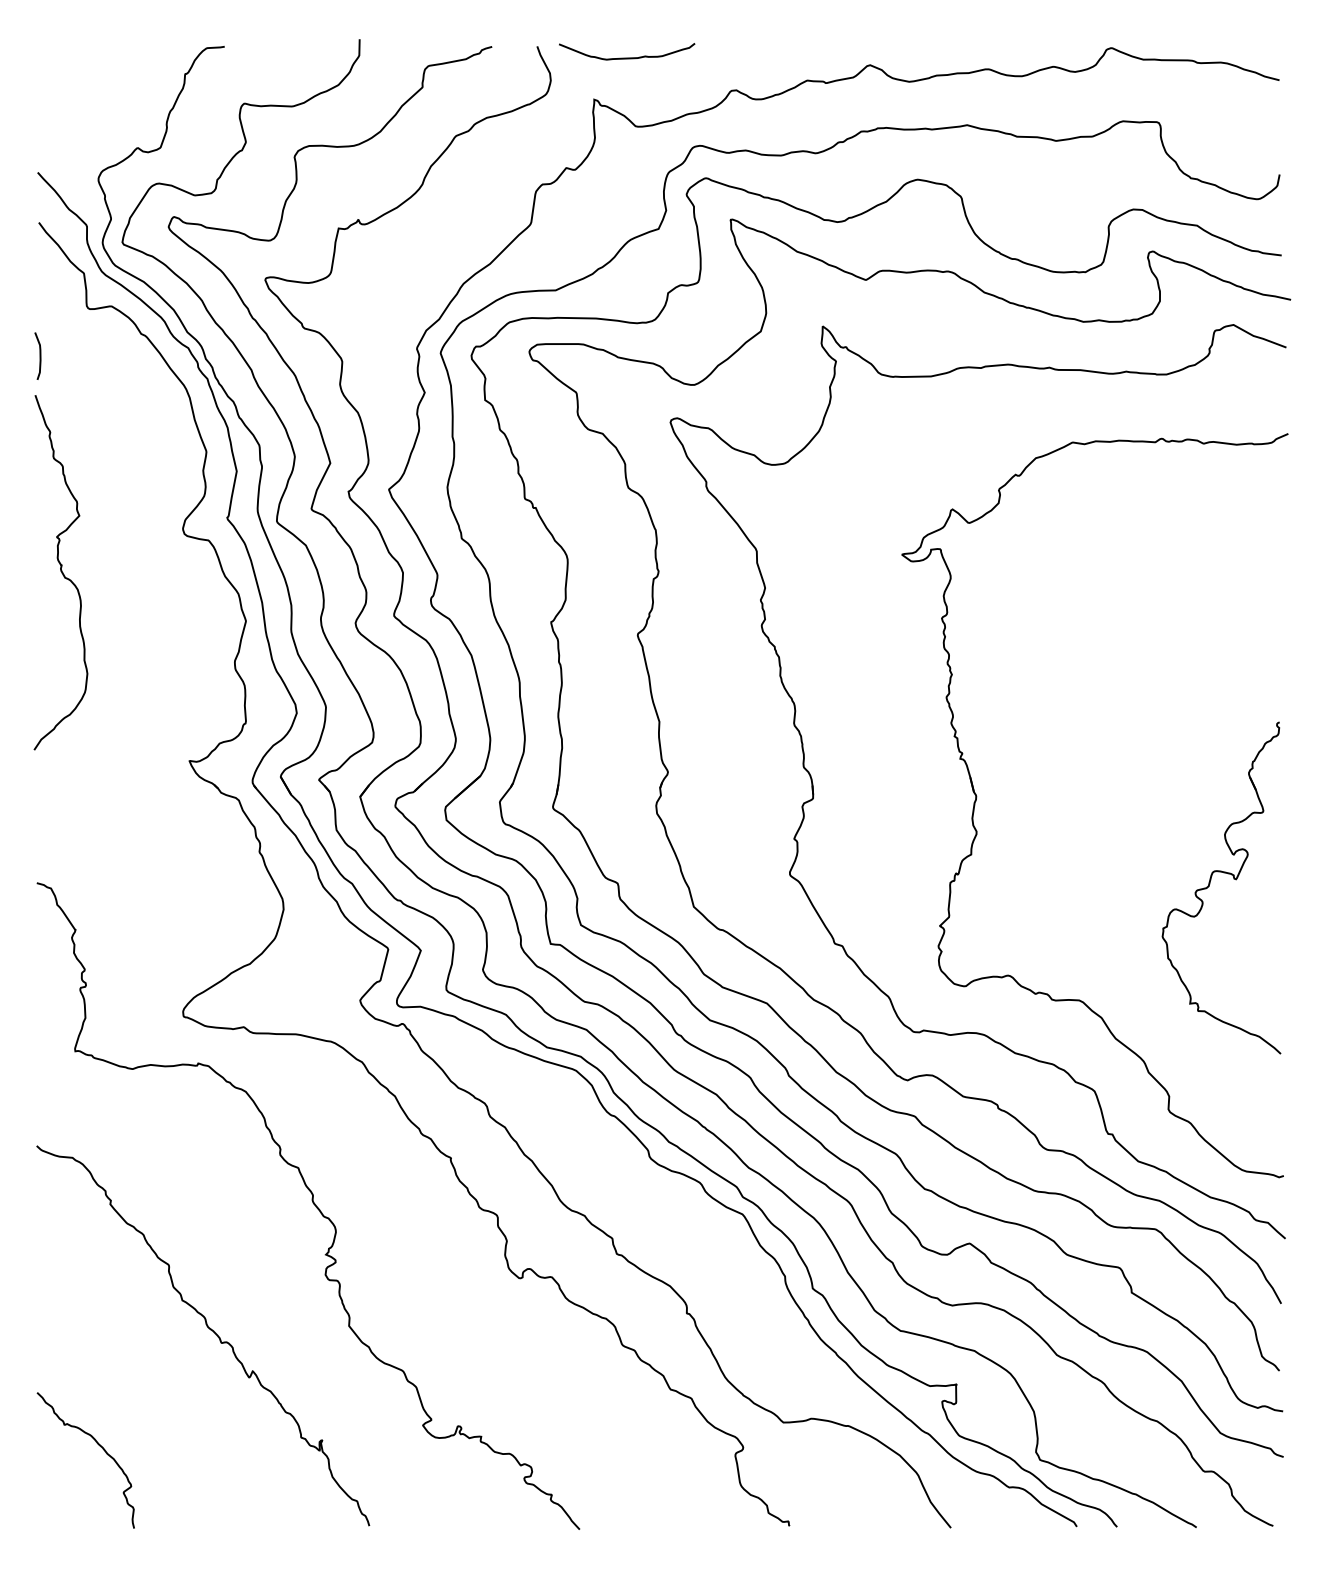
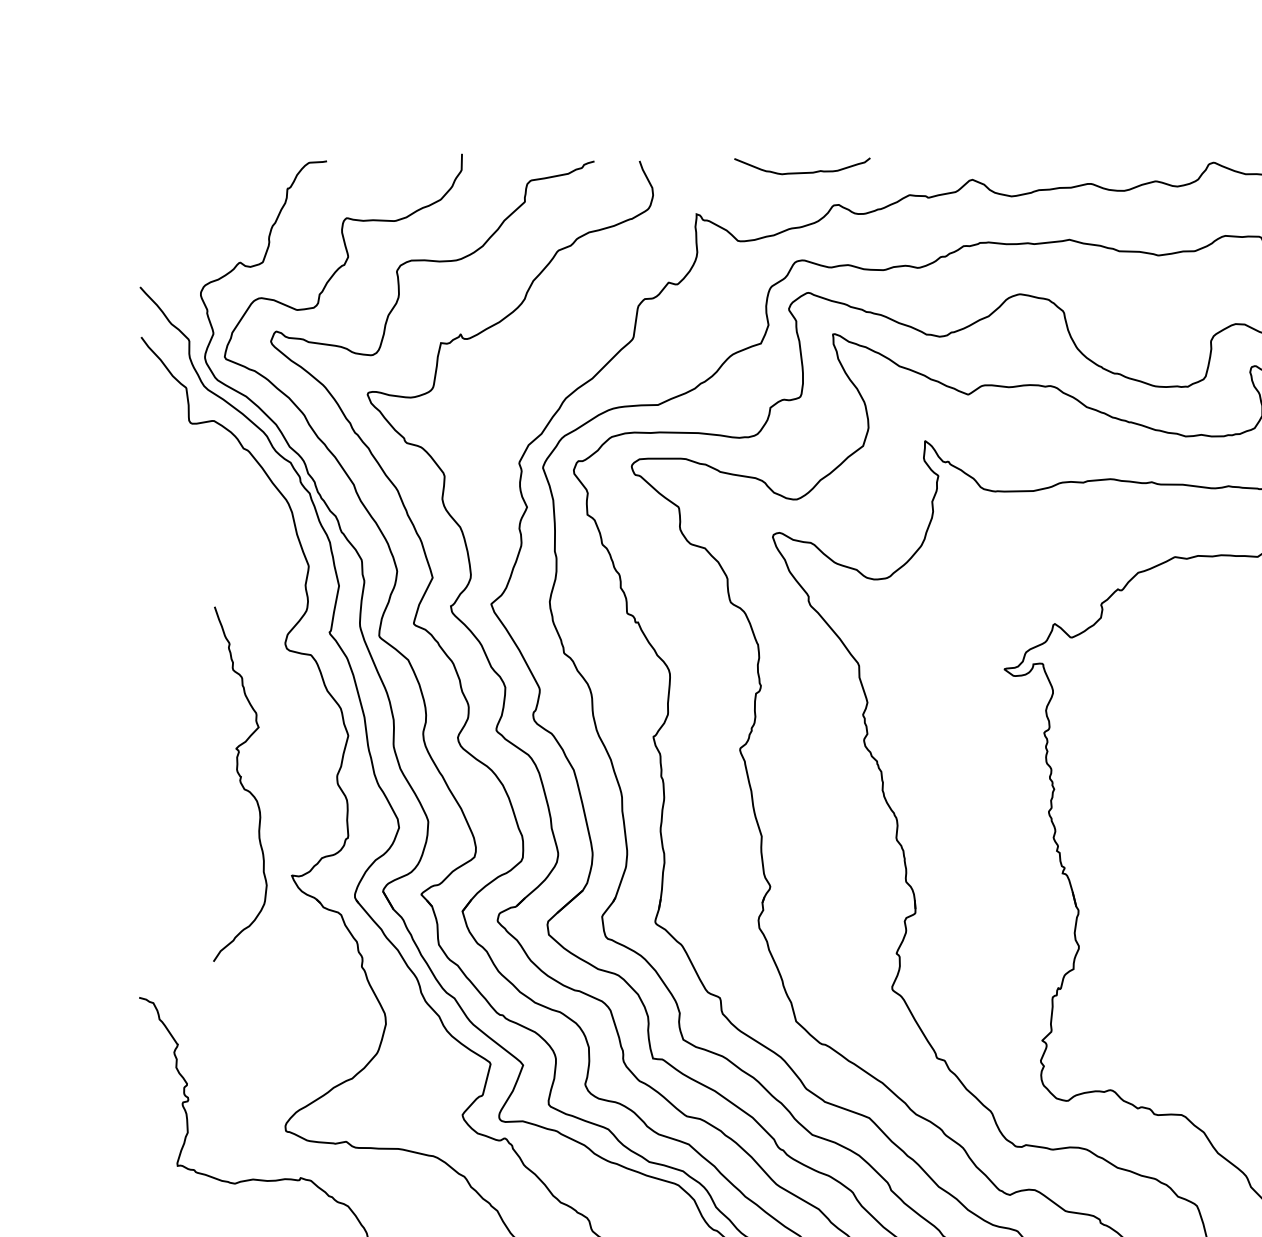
curve: (627, 57) -> (802, 172), moved
curve: (39, 355) -> (141, 470), removed
curve: (60, 571) -> (239, 783), moved

